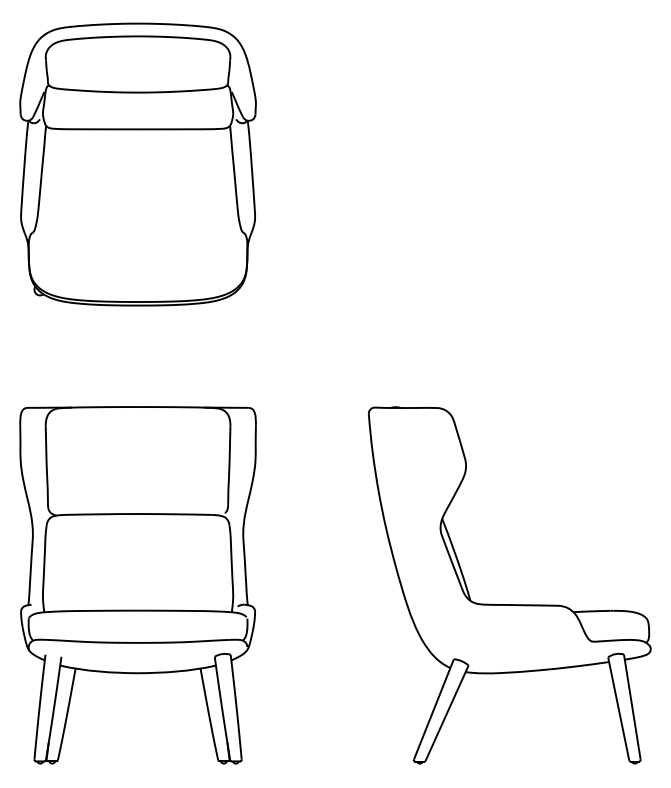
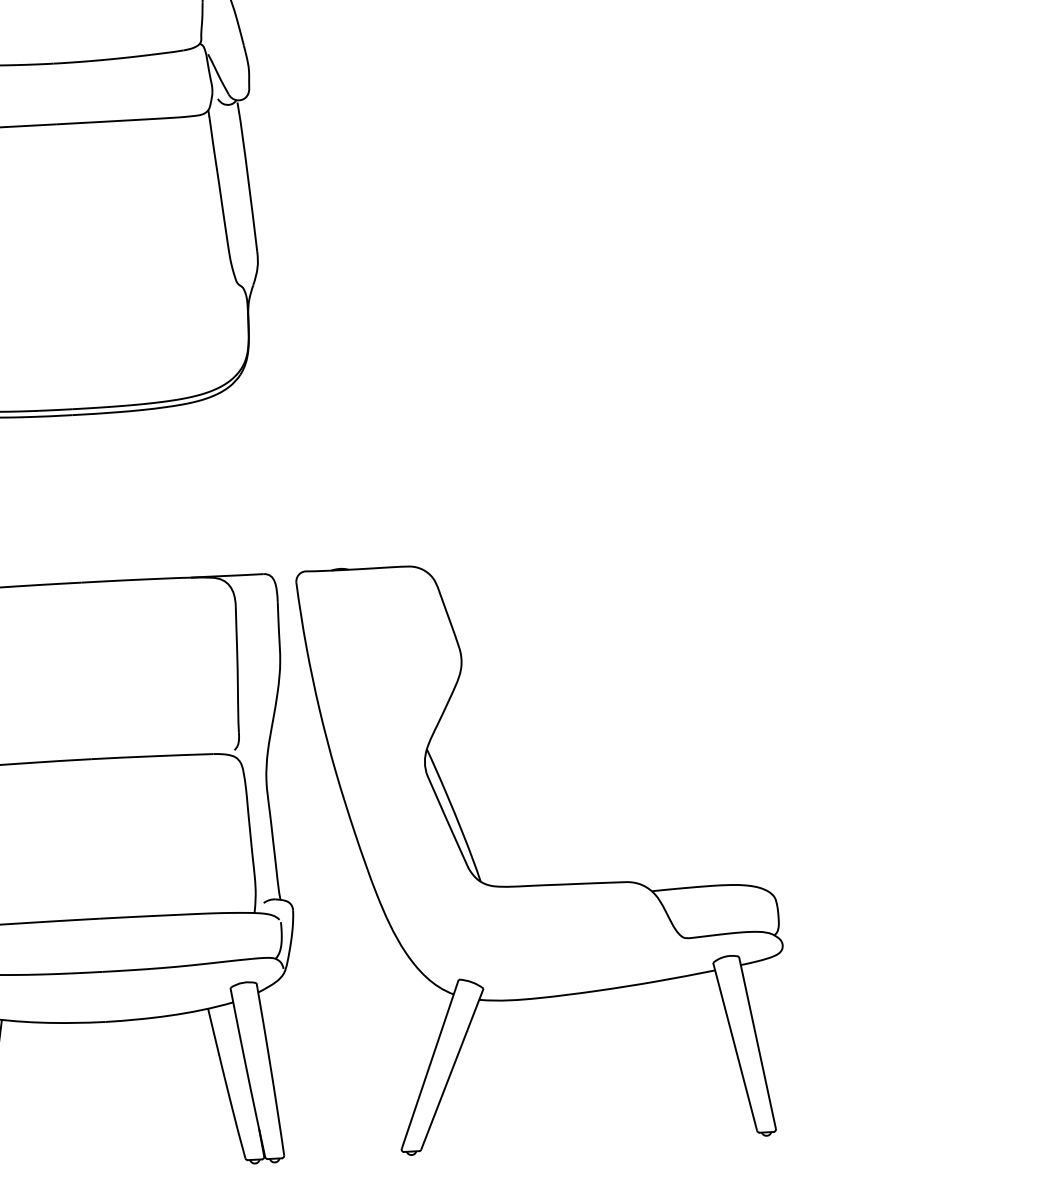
part: (509, 604) -> (545, 884), moved

